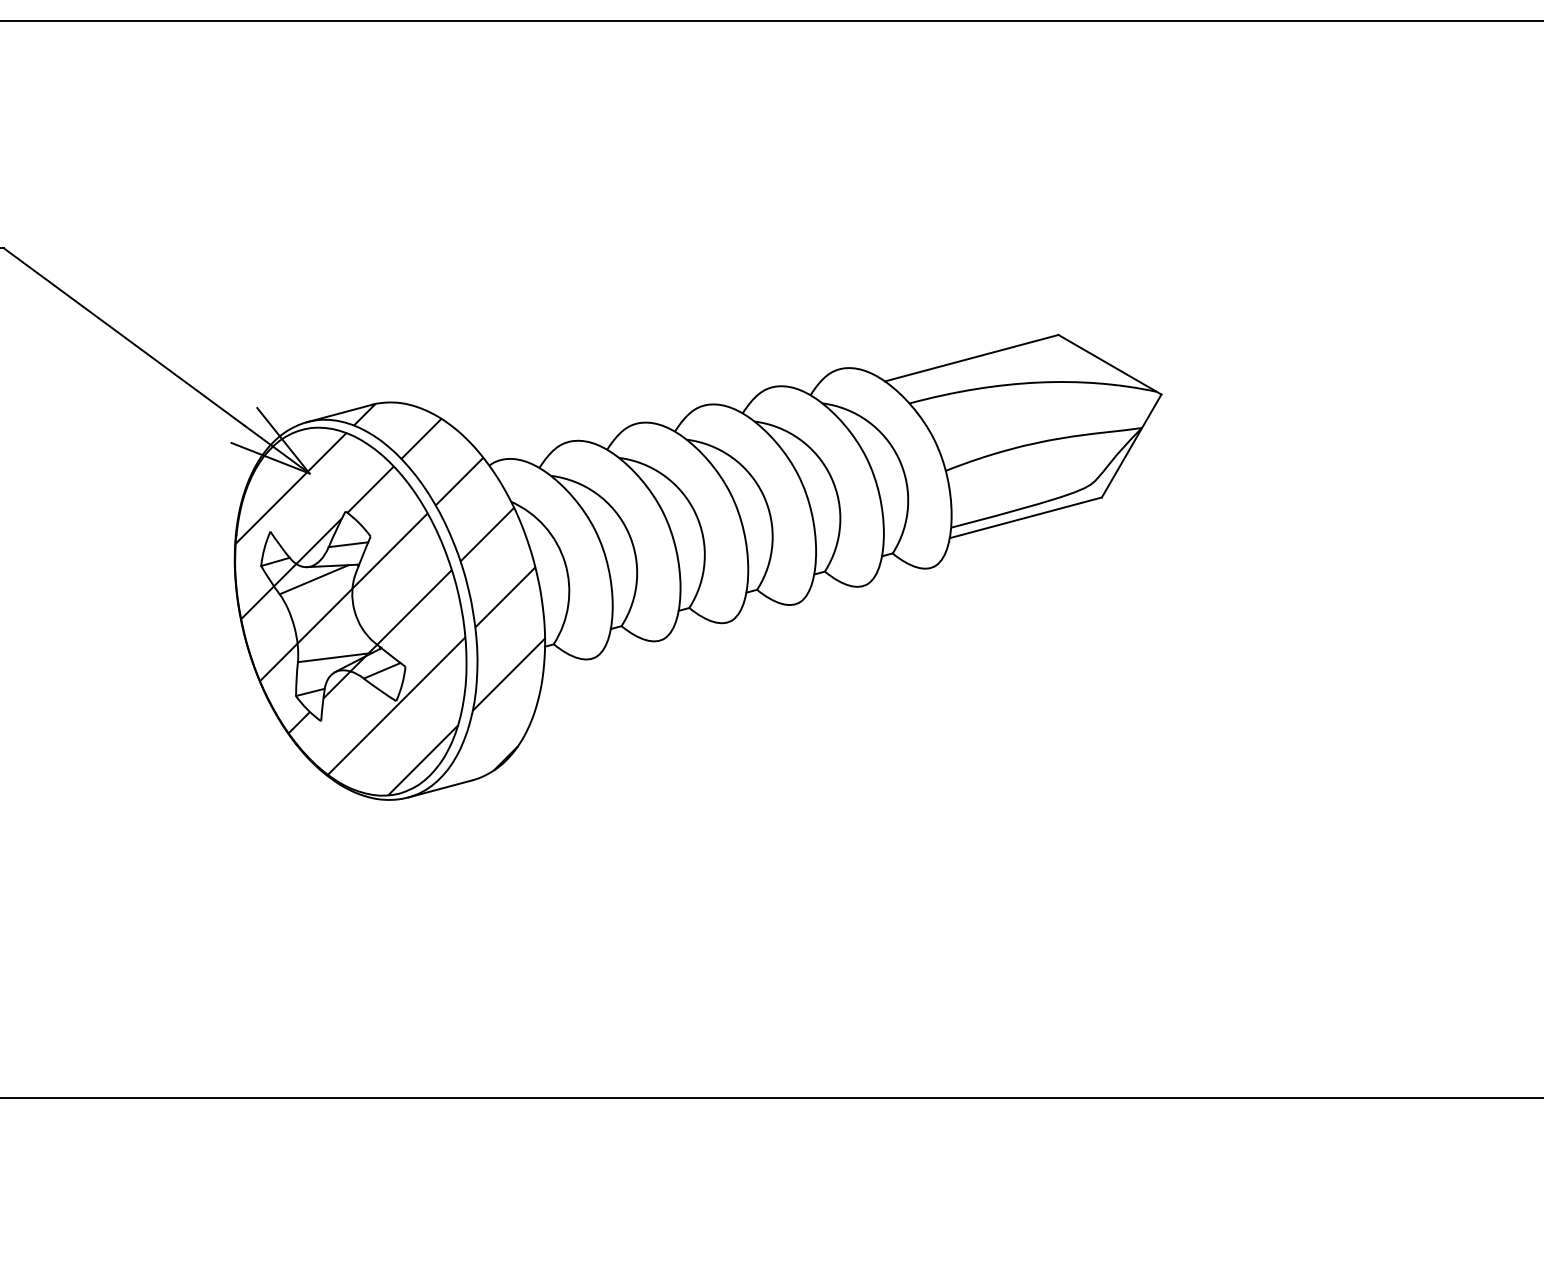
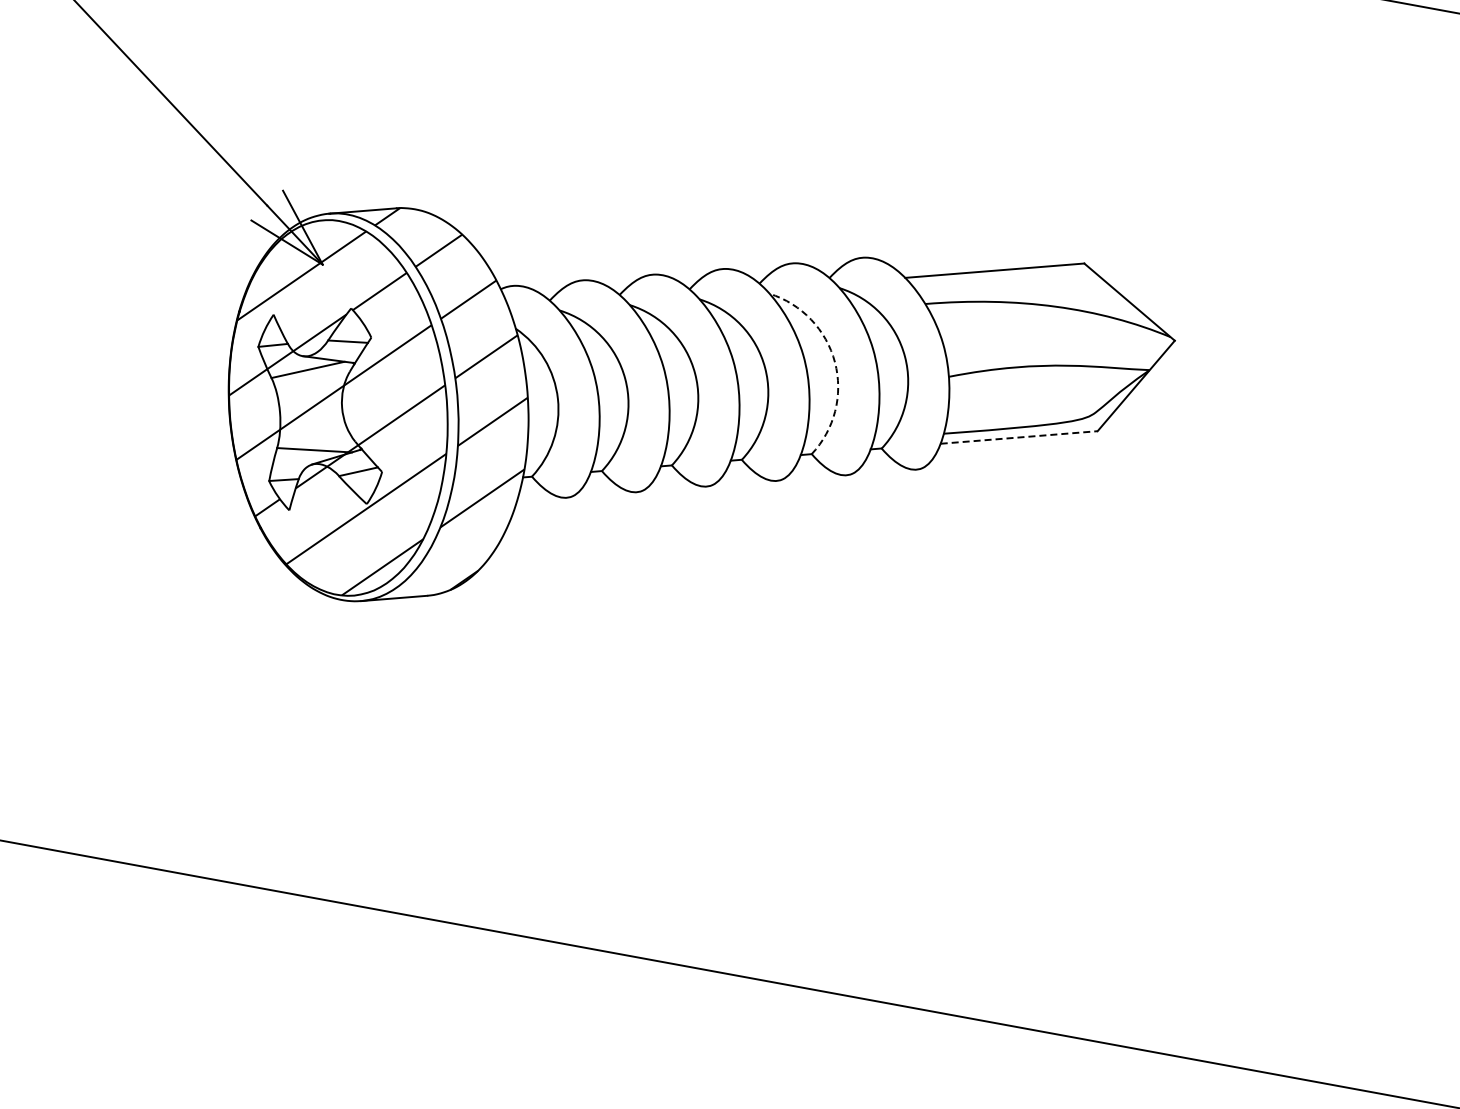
arc: (831, 477) -> (835, 362), solid -> dashed
line: (1025, 517) -> (1018, 437), solid -> dashed

